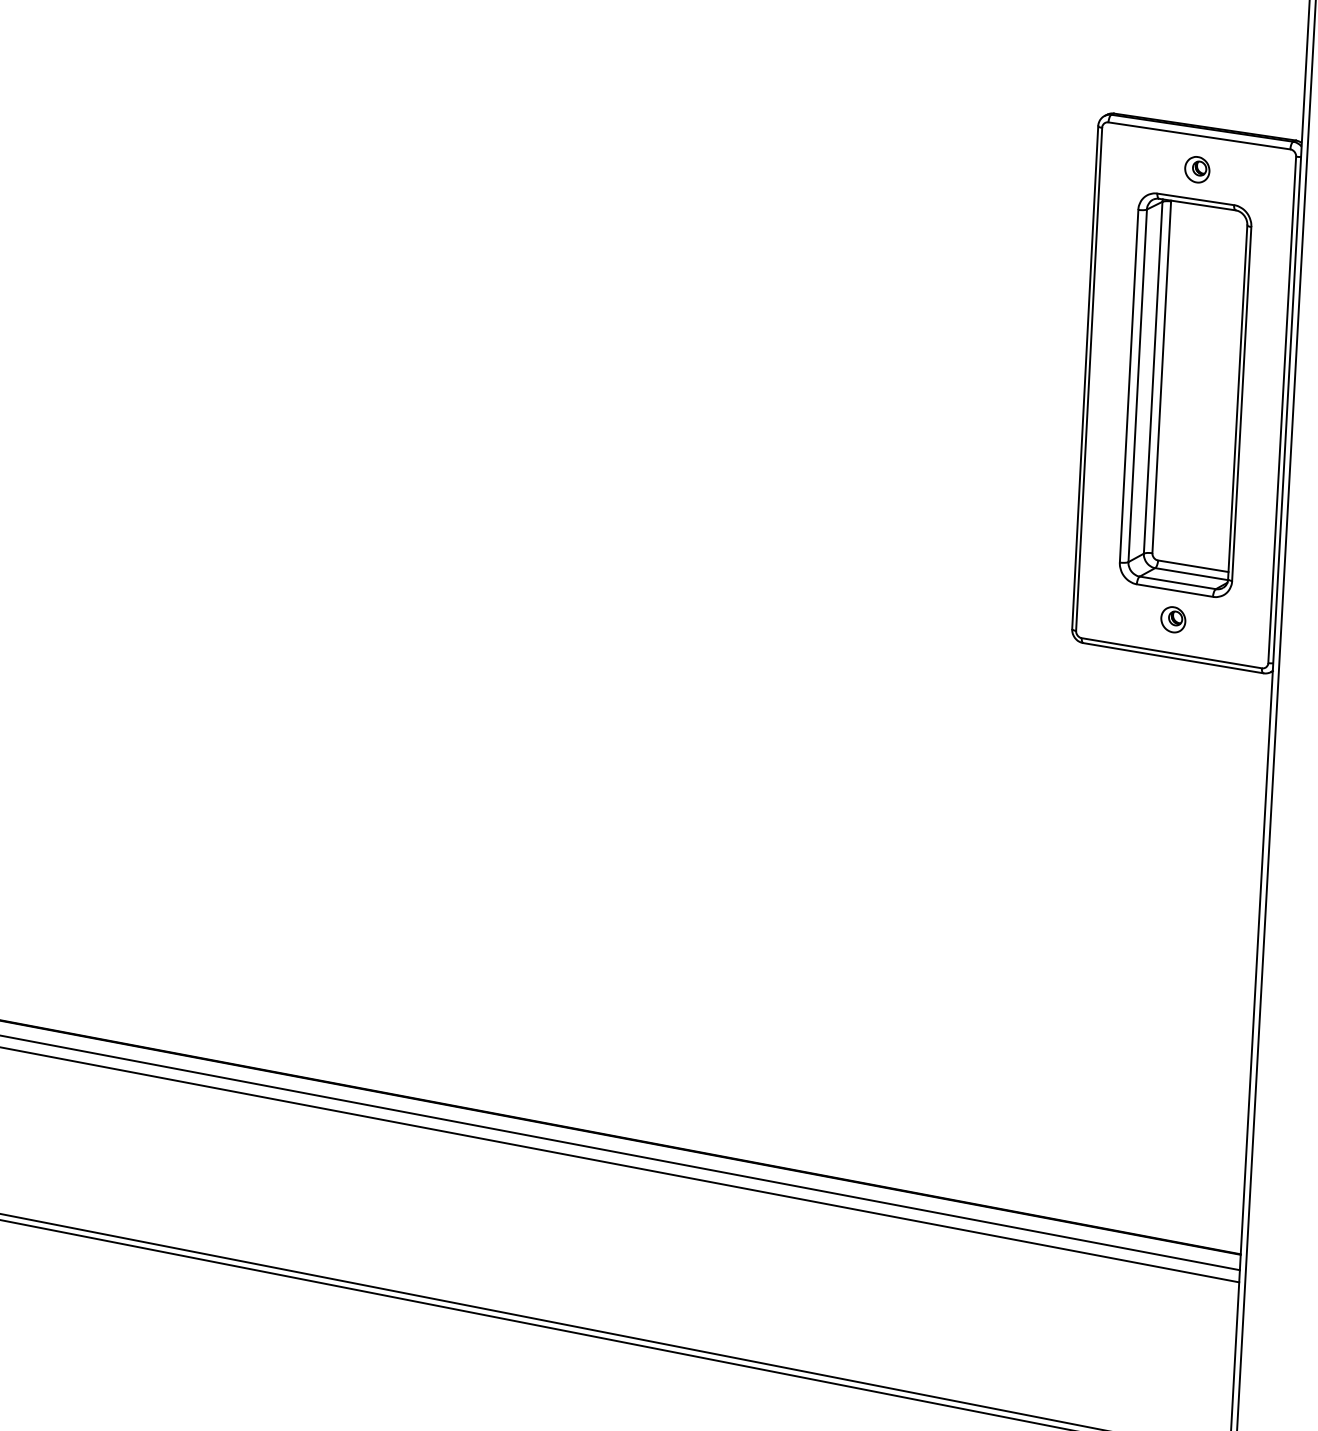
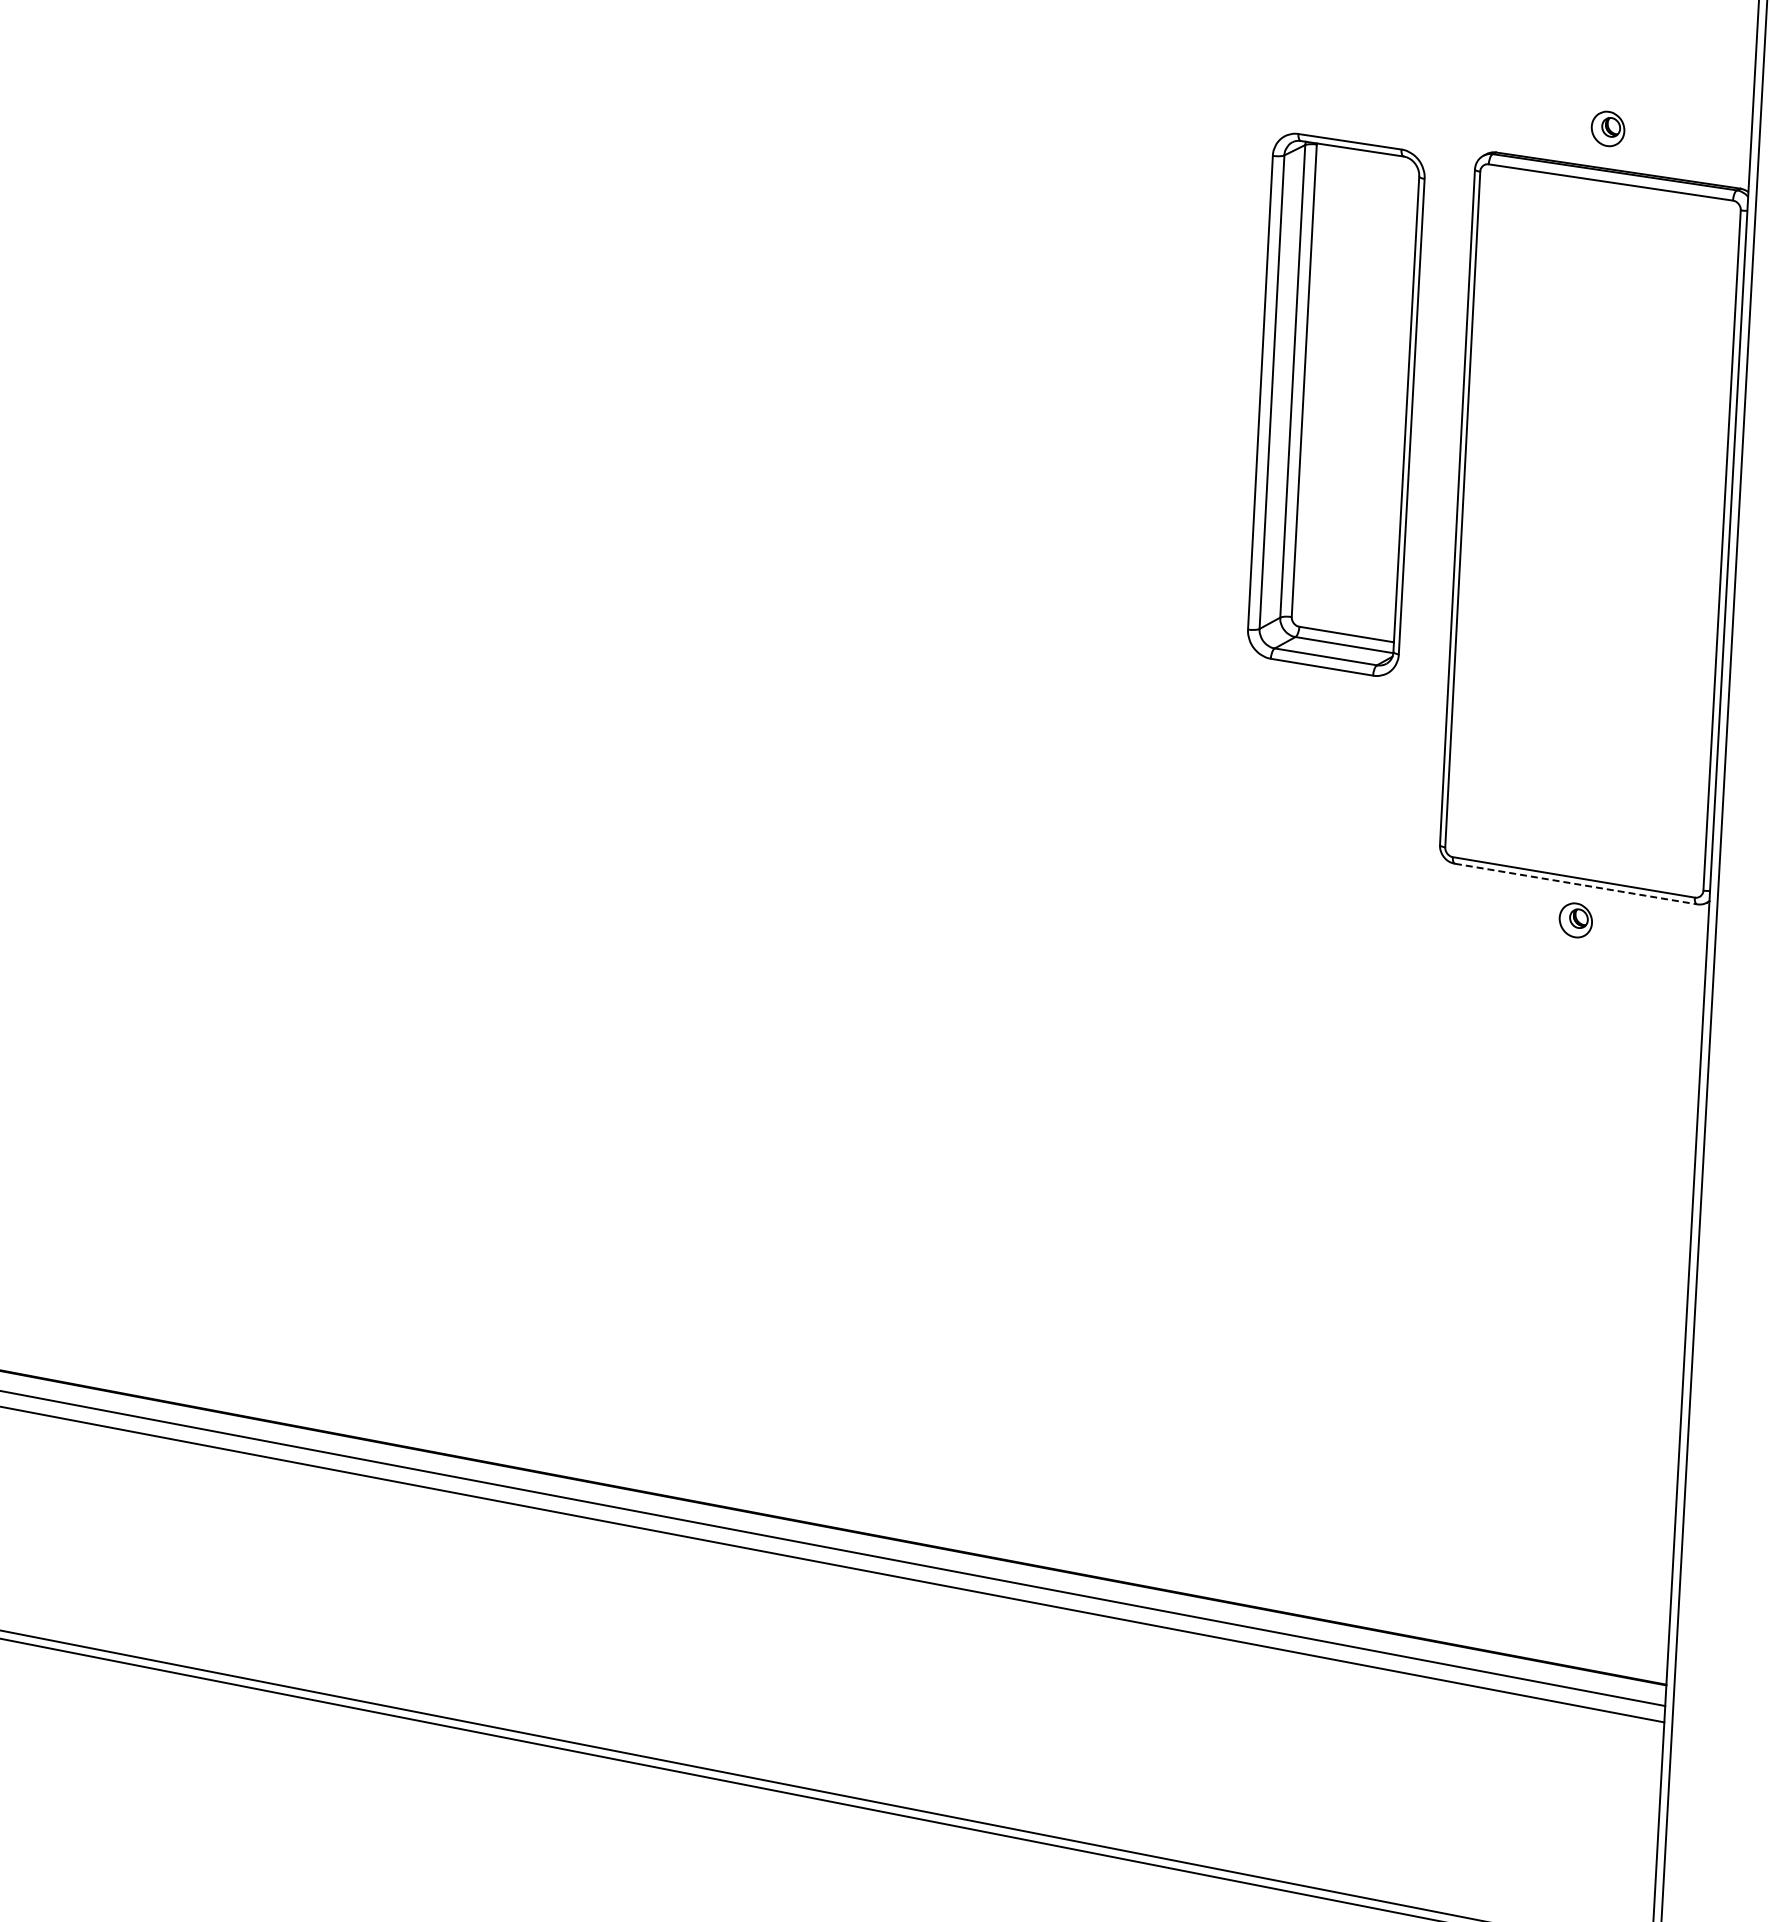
part: (1196, 169) -> (1607, 128), moved
part: (1185, 394) -> (1336, 404), moved
part: (1173, 619) -> (1575, 920), moved
line: (1173, 658) -> (1575, 884), solid -> dashed

